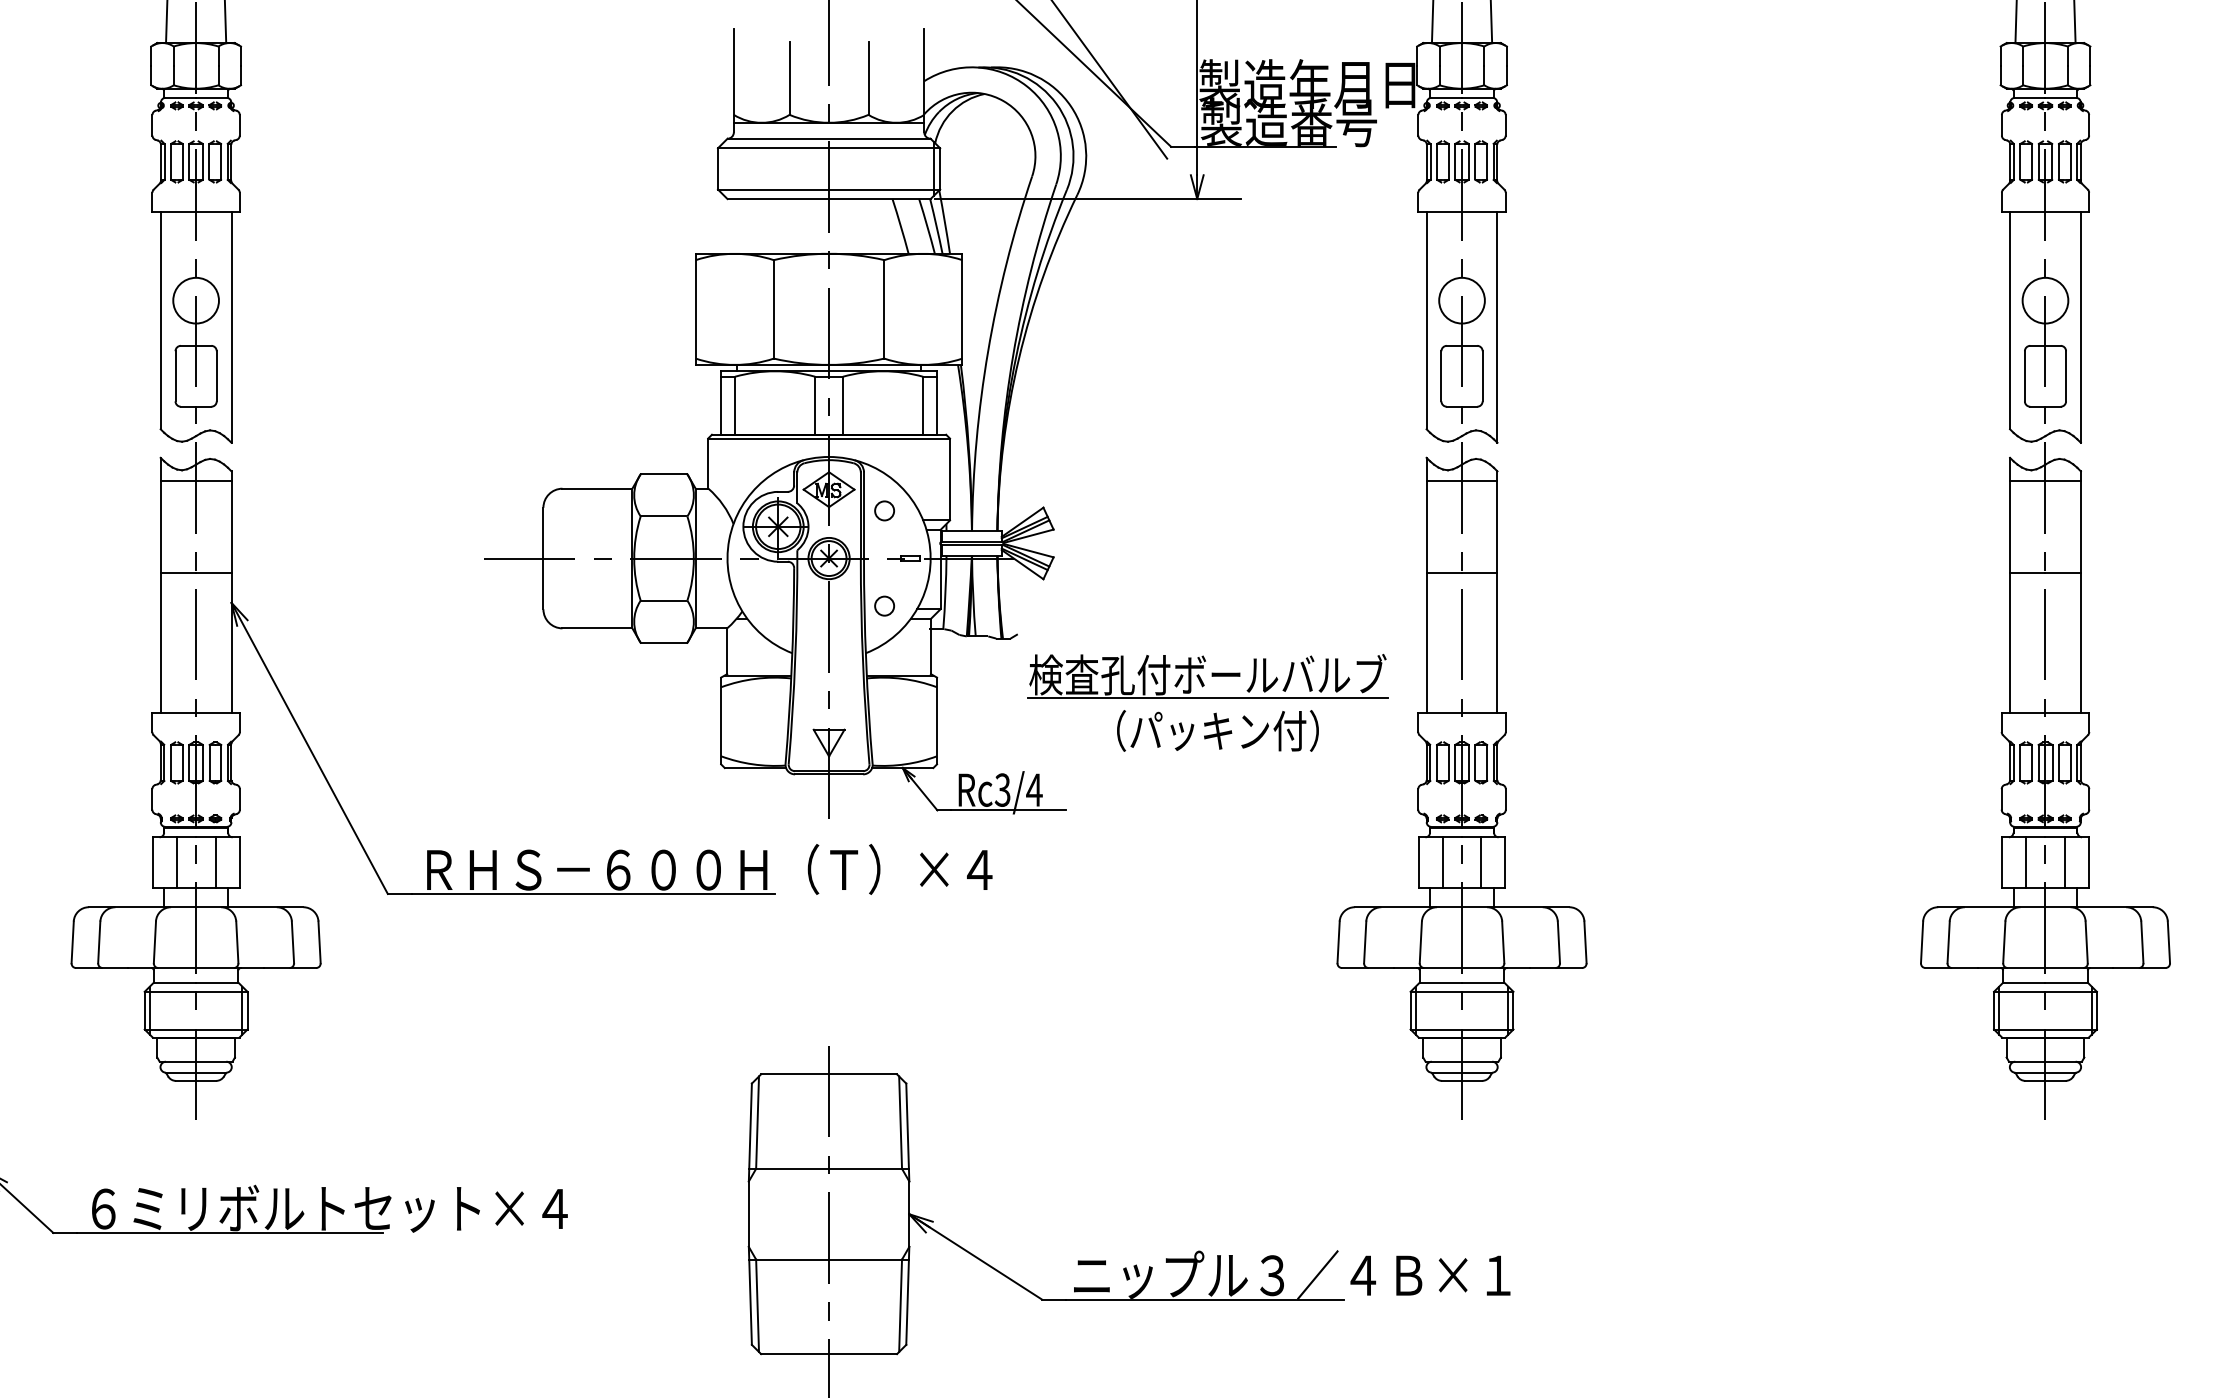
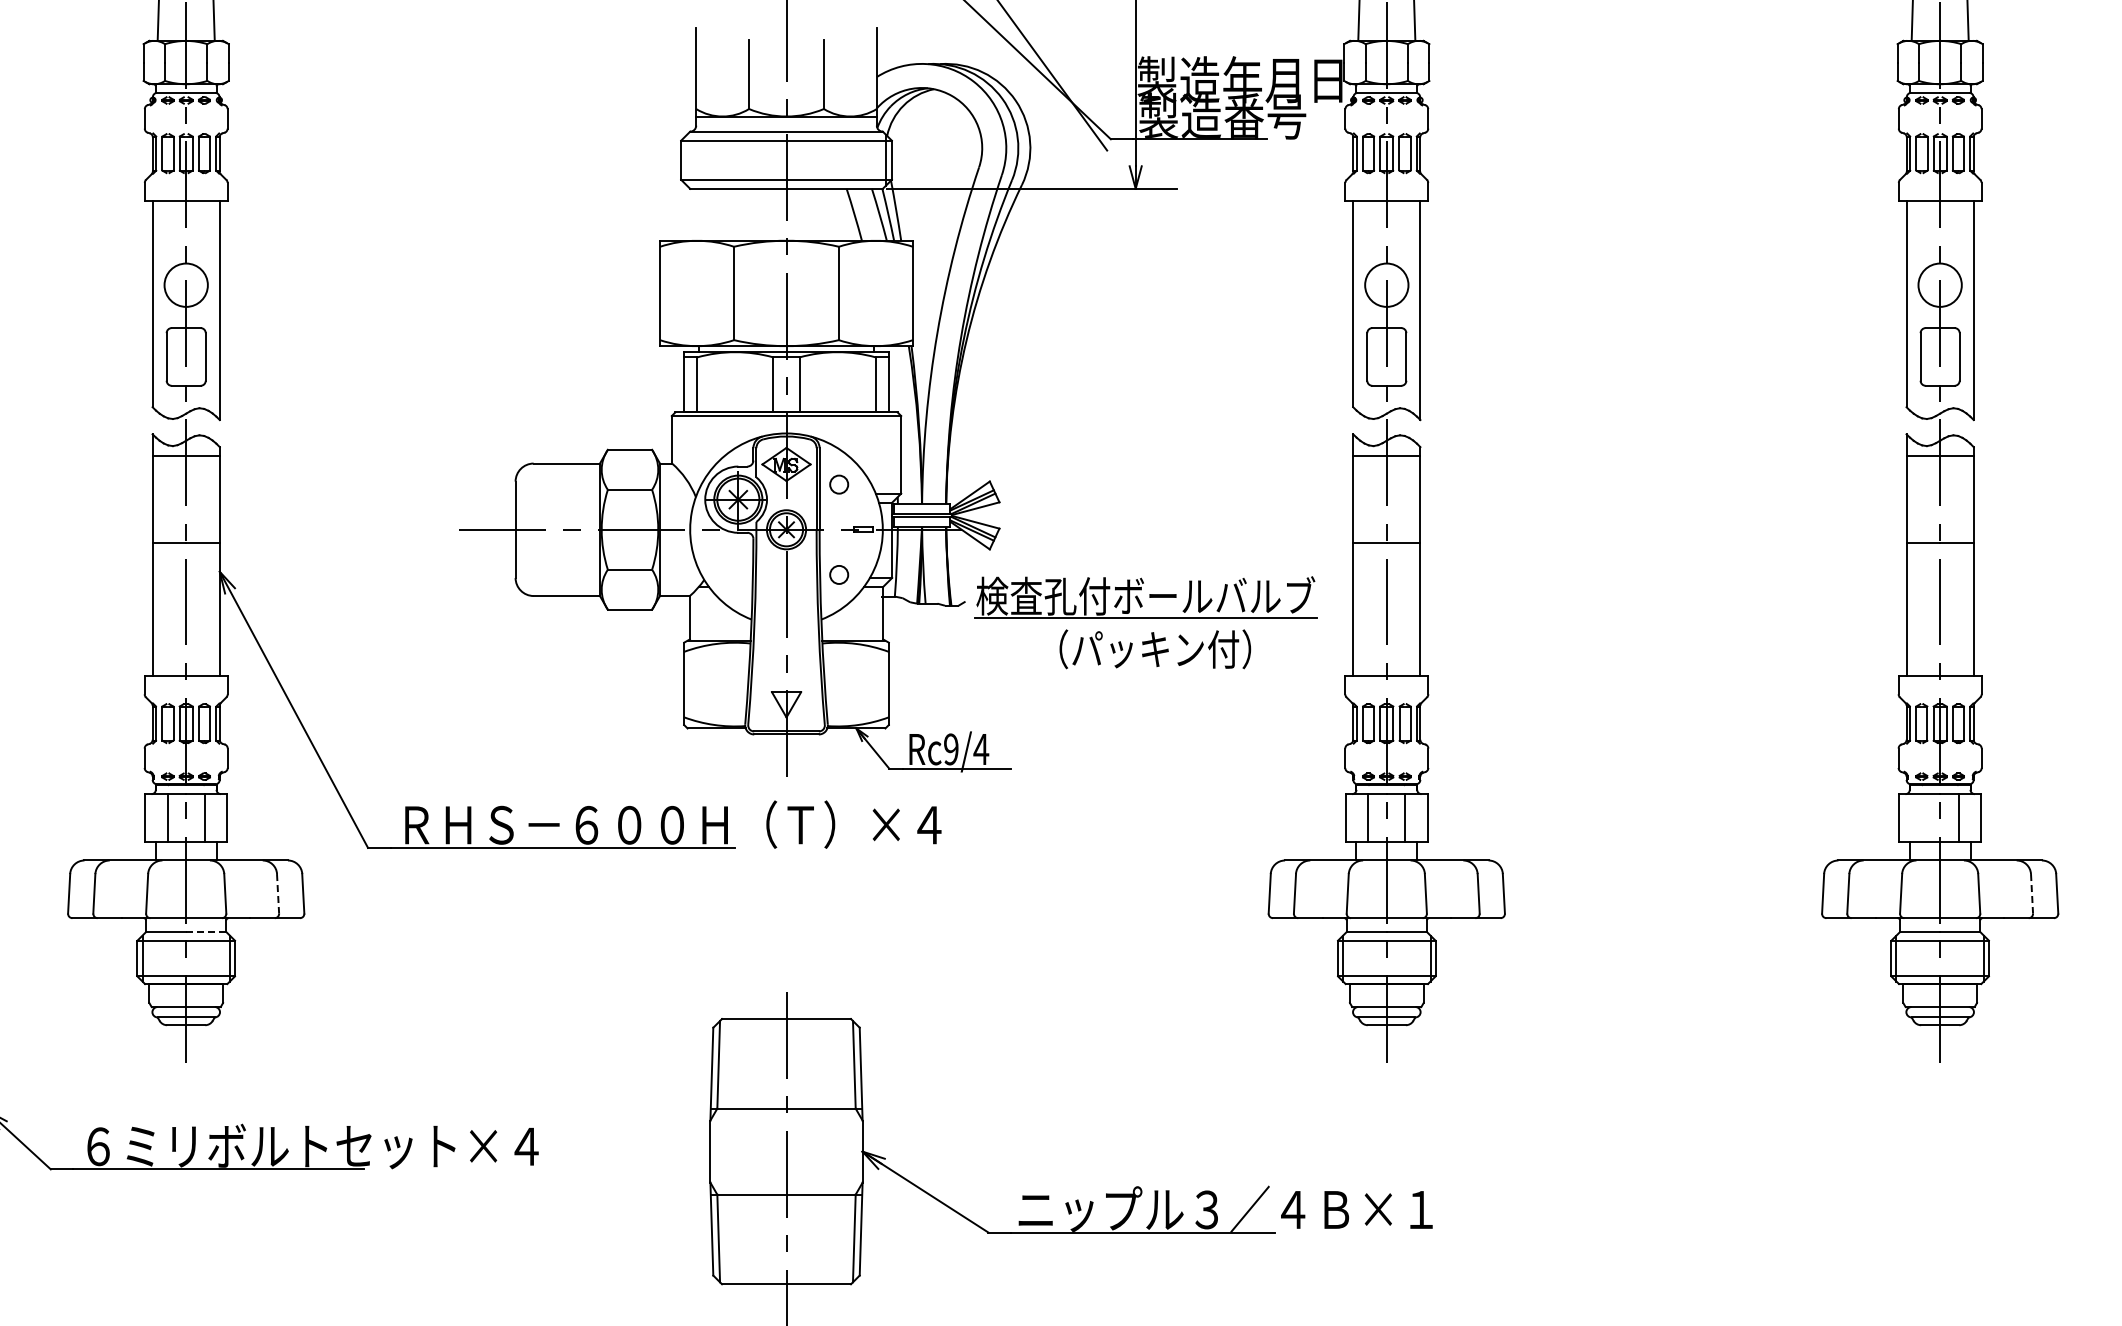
part: (1207, 702) -> (1145, 622), moved
text: (1001, 790) -> (950, 749), Rc3/4 -> Rc9/4
line: (2025, 861) -> (1921, 817), removed
line: (293, 942) -> (278, 893), solid -> dashed
line: (2142, 942) -> (2032, 893), solid -> dashed
line: (216, 983) -> (205, 932), solid -> dashed

